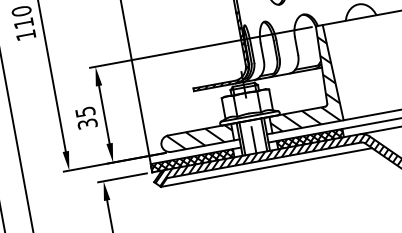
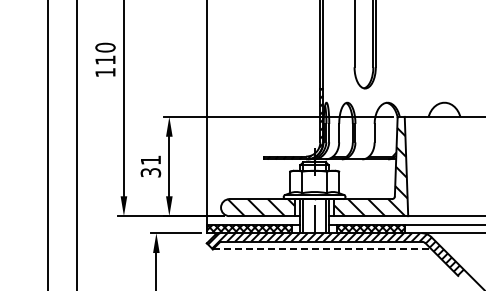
text: (85, 111) -> (151, 159), 35 -> 31
line: (266, 167) -> (322, 249), solid -> dashed

